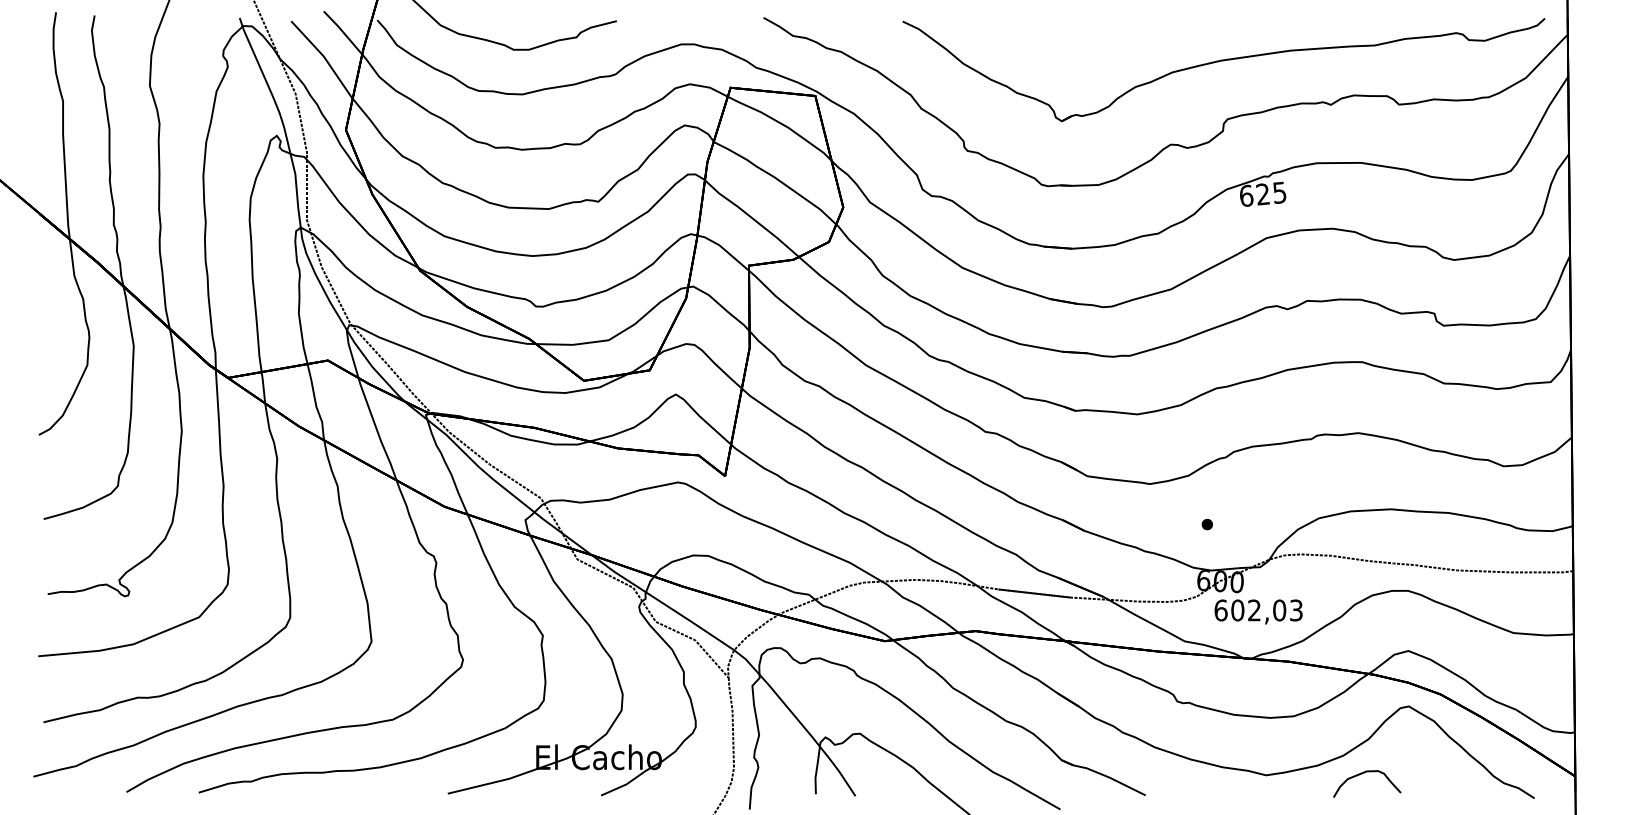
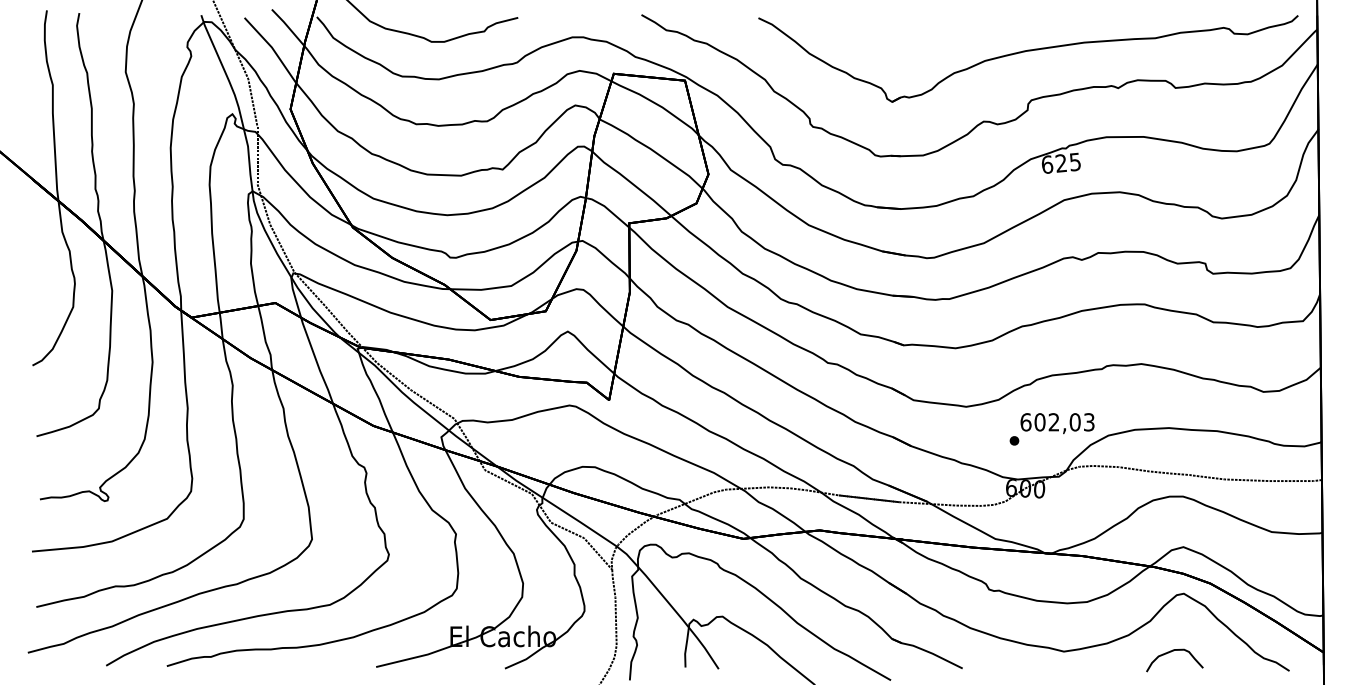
text: (1258, 611) -> (1057, 423), moved
curve: (1362, 774) -> (1170, 652), moved

